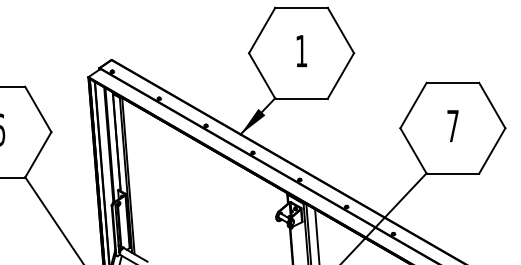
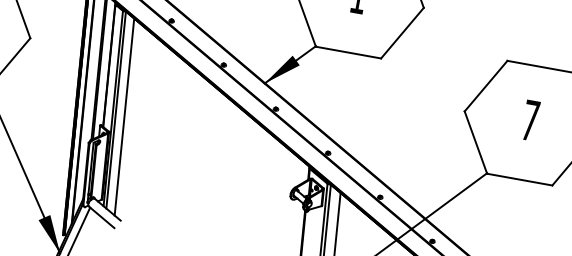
line: (135, 180) -> (123, 117), added

